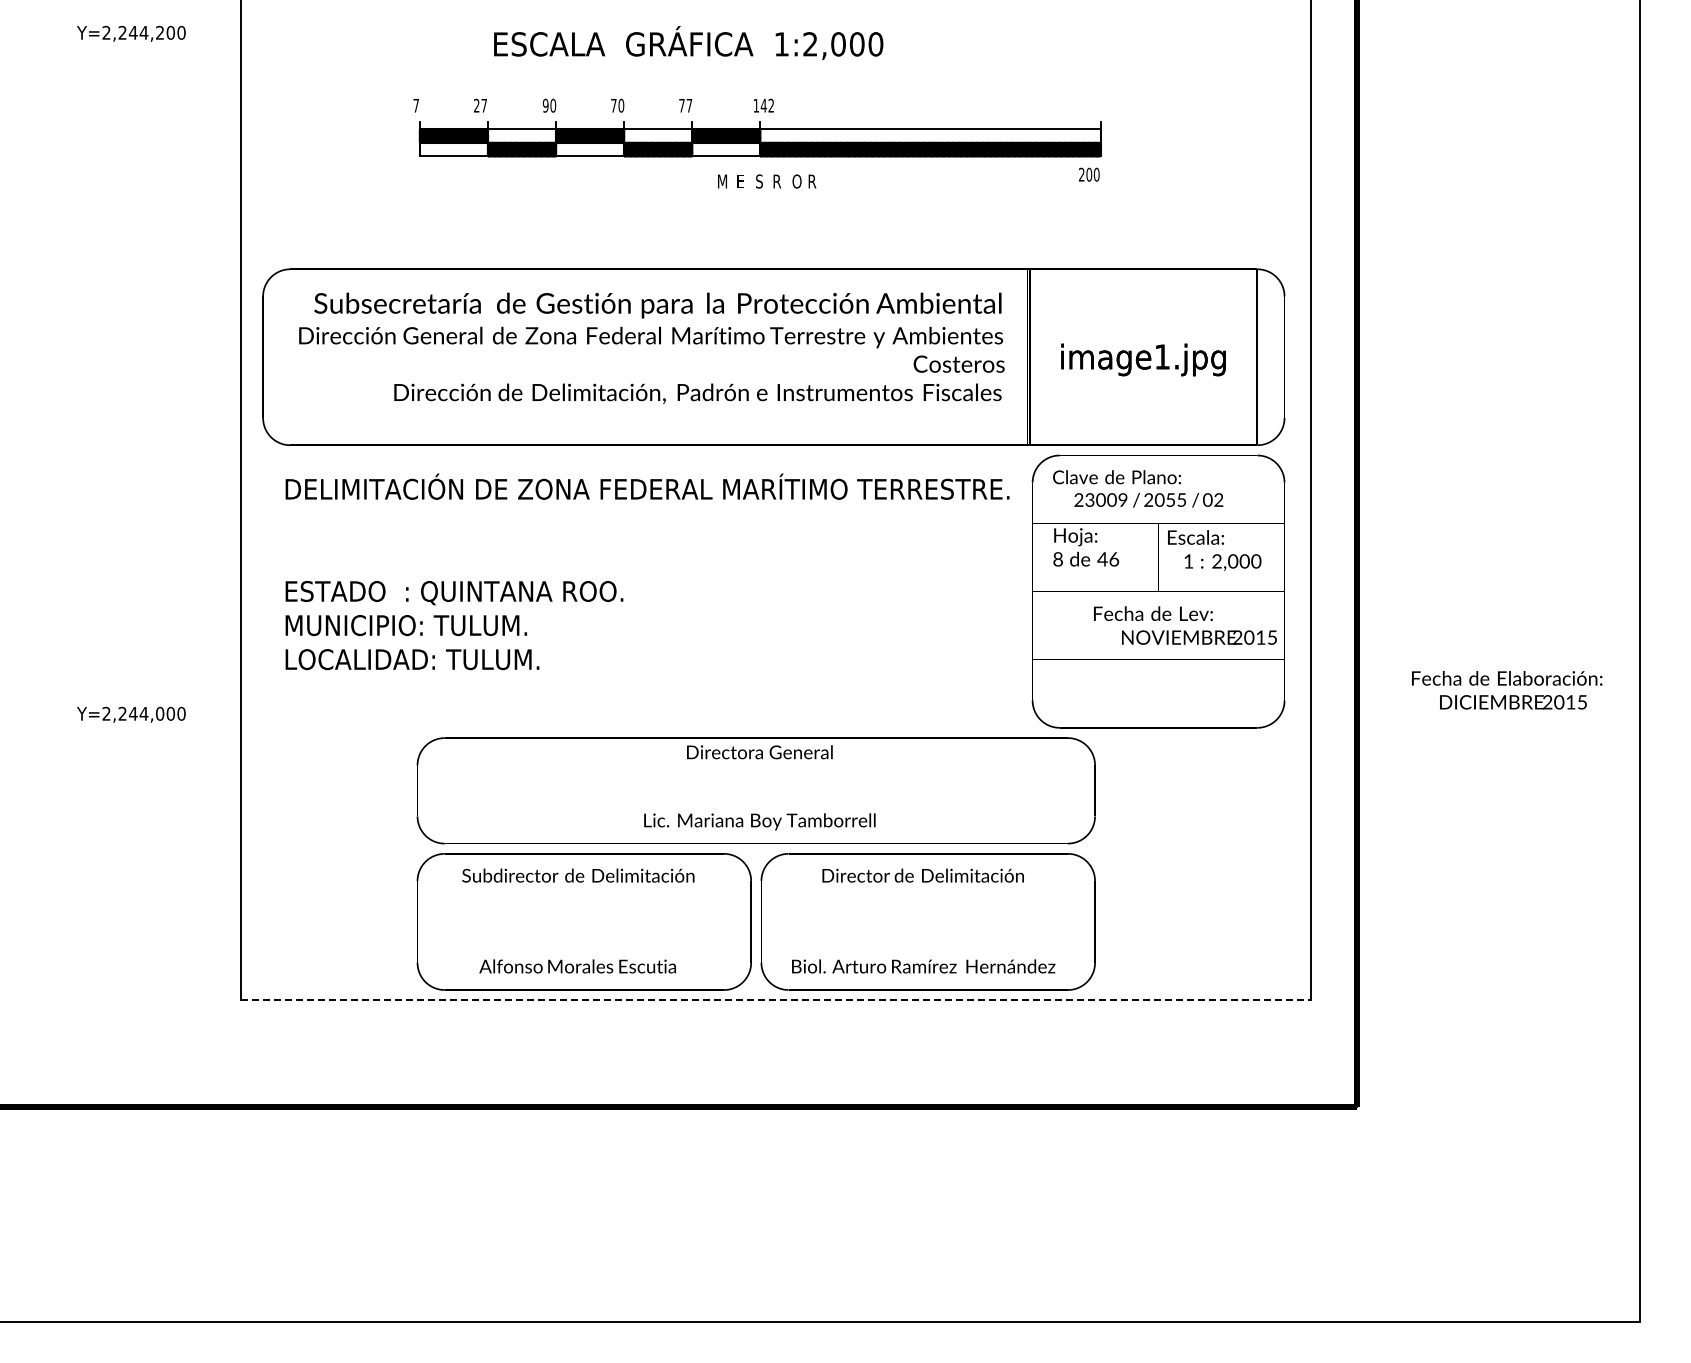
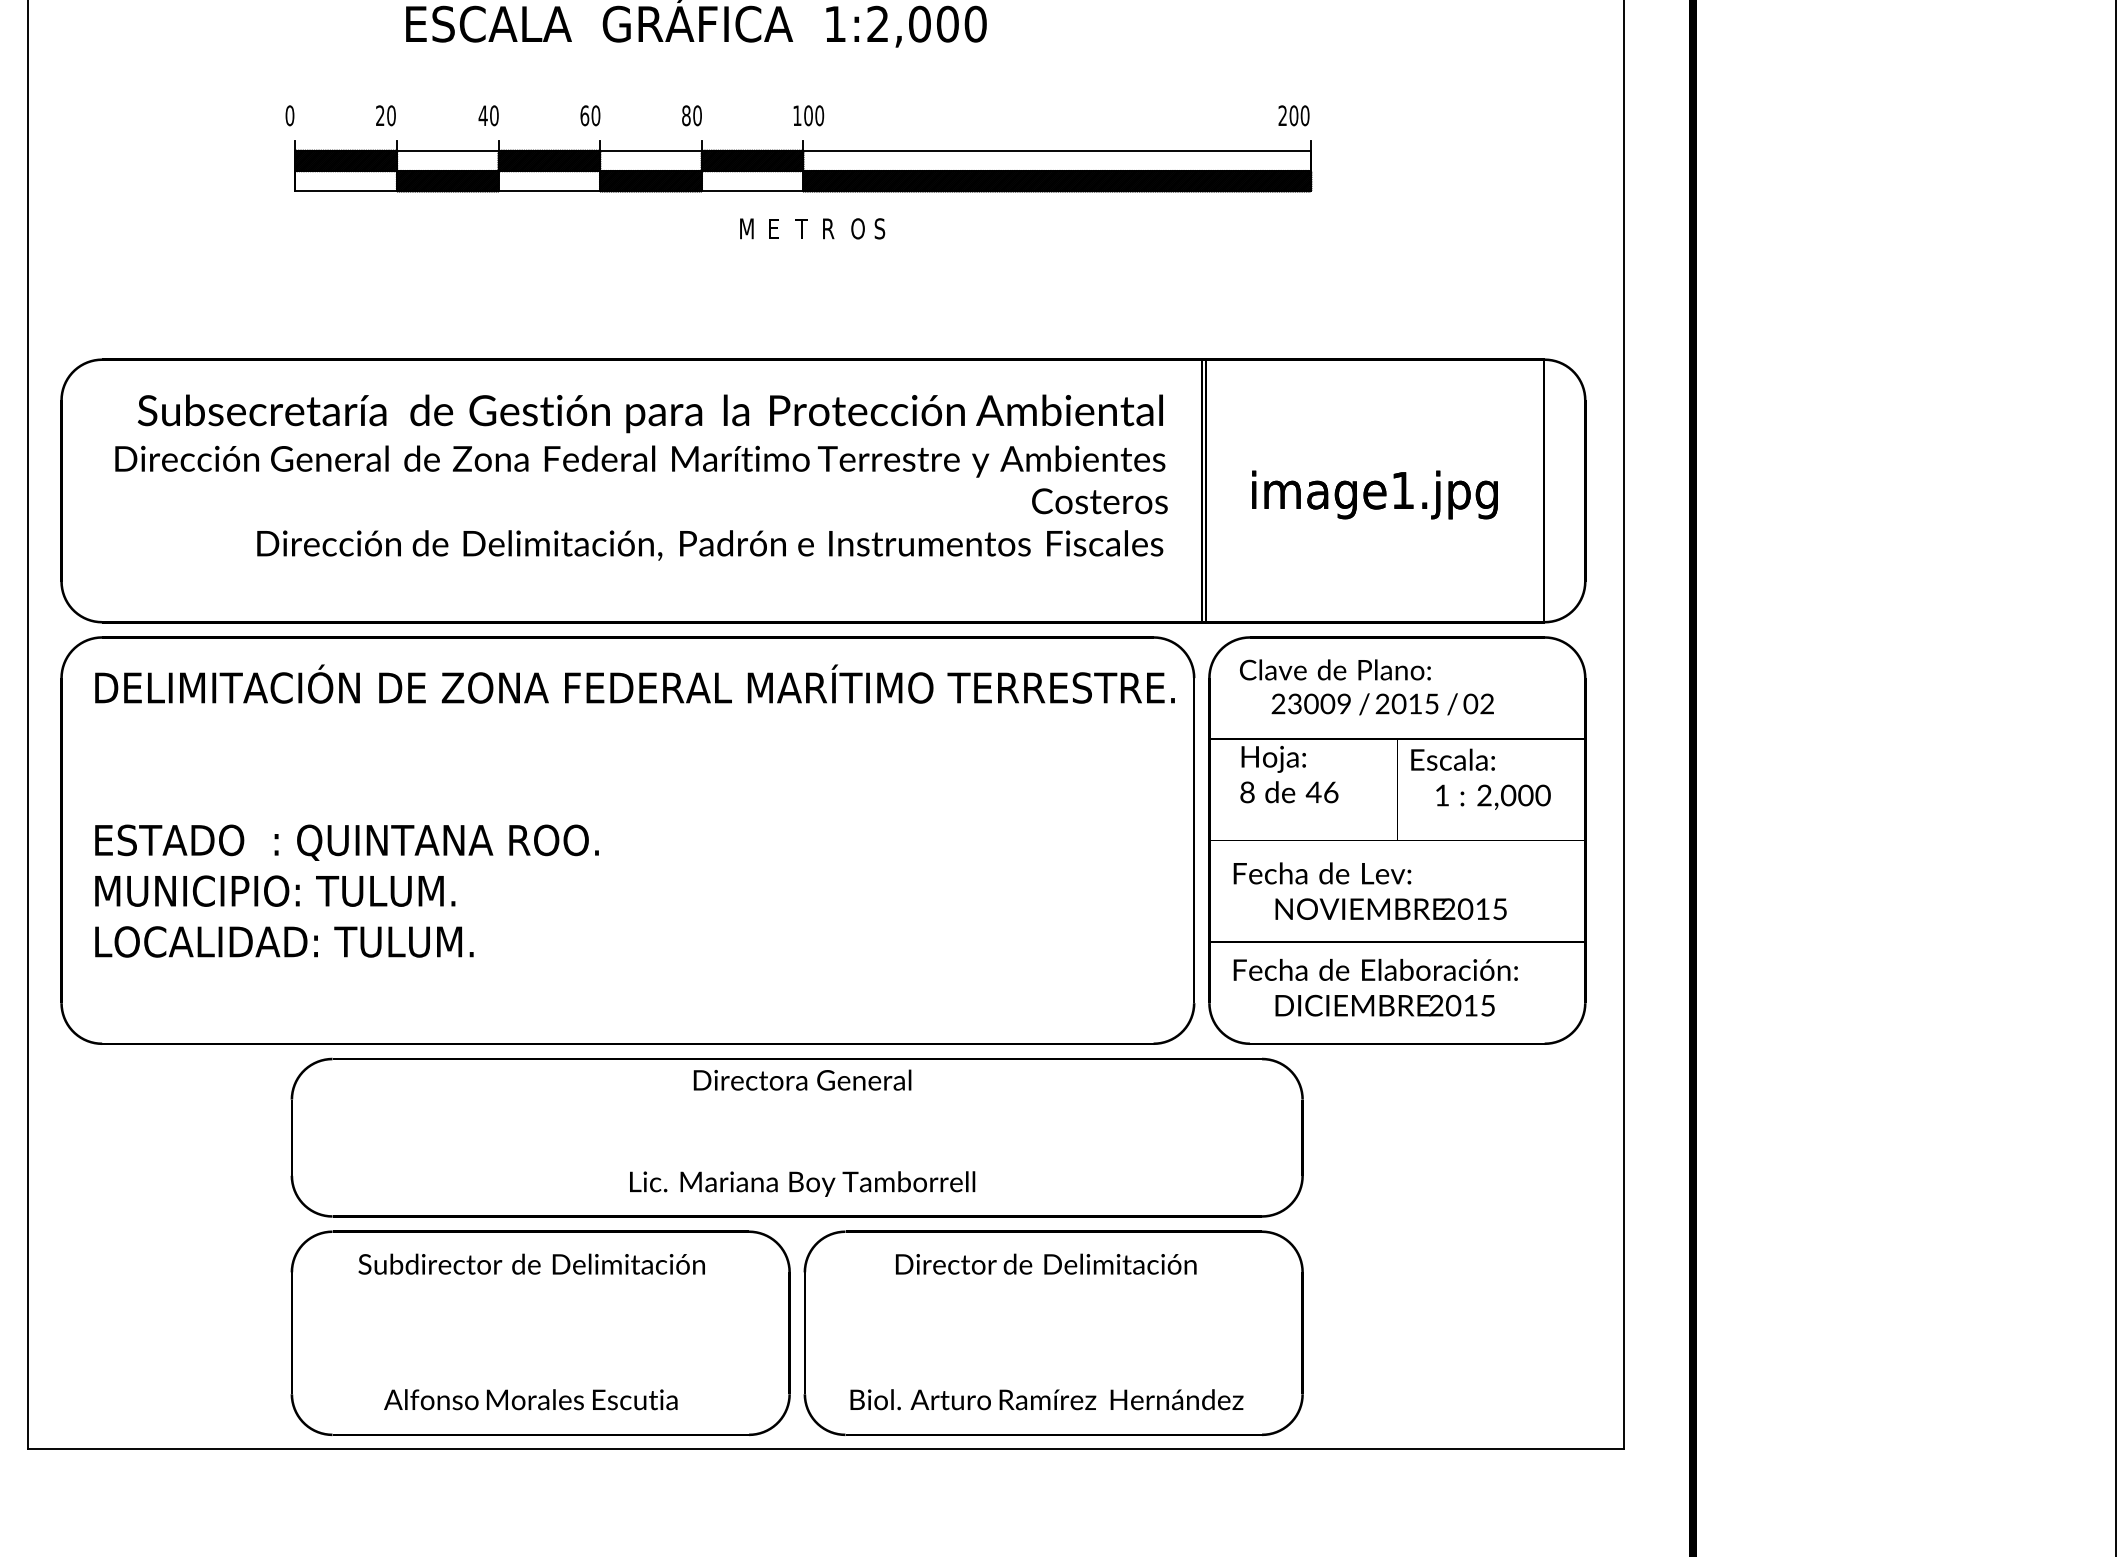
text: (416, 105) -> (290, 115), 7 -> 0
text: (484, 105) -> (391, 115), 27 -> 20
text: (545, 105) -> (482, 115), 90 -> 40
text: (613, 105) -> (584, 115), 70 -> 60
text: (685, 105) -> (691, 115), 77 -> 80
text: (767, 105) -> (813, 115), 142 -> 100
text: (1089, 174) -> (1294, 115), moved
text: (759, 181) -> (802, 228), S -> T
text: (812, 181) -> (881, 228), R -> S
text: (1170, 499) -> (1415, 703), 2055 -> 2015
part: (642, 591) -> (627, 840), added
text: (1185, 625) -> (1370, 891), moved
text: (1507, 690) -> (1376, 988), moved
line: (776, 999) -> (827, 1448), dashed -> solid

